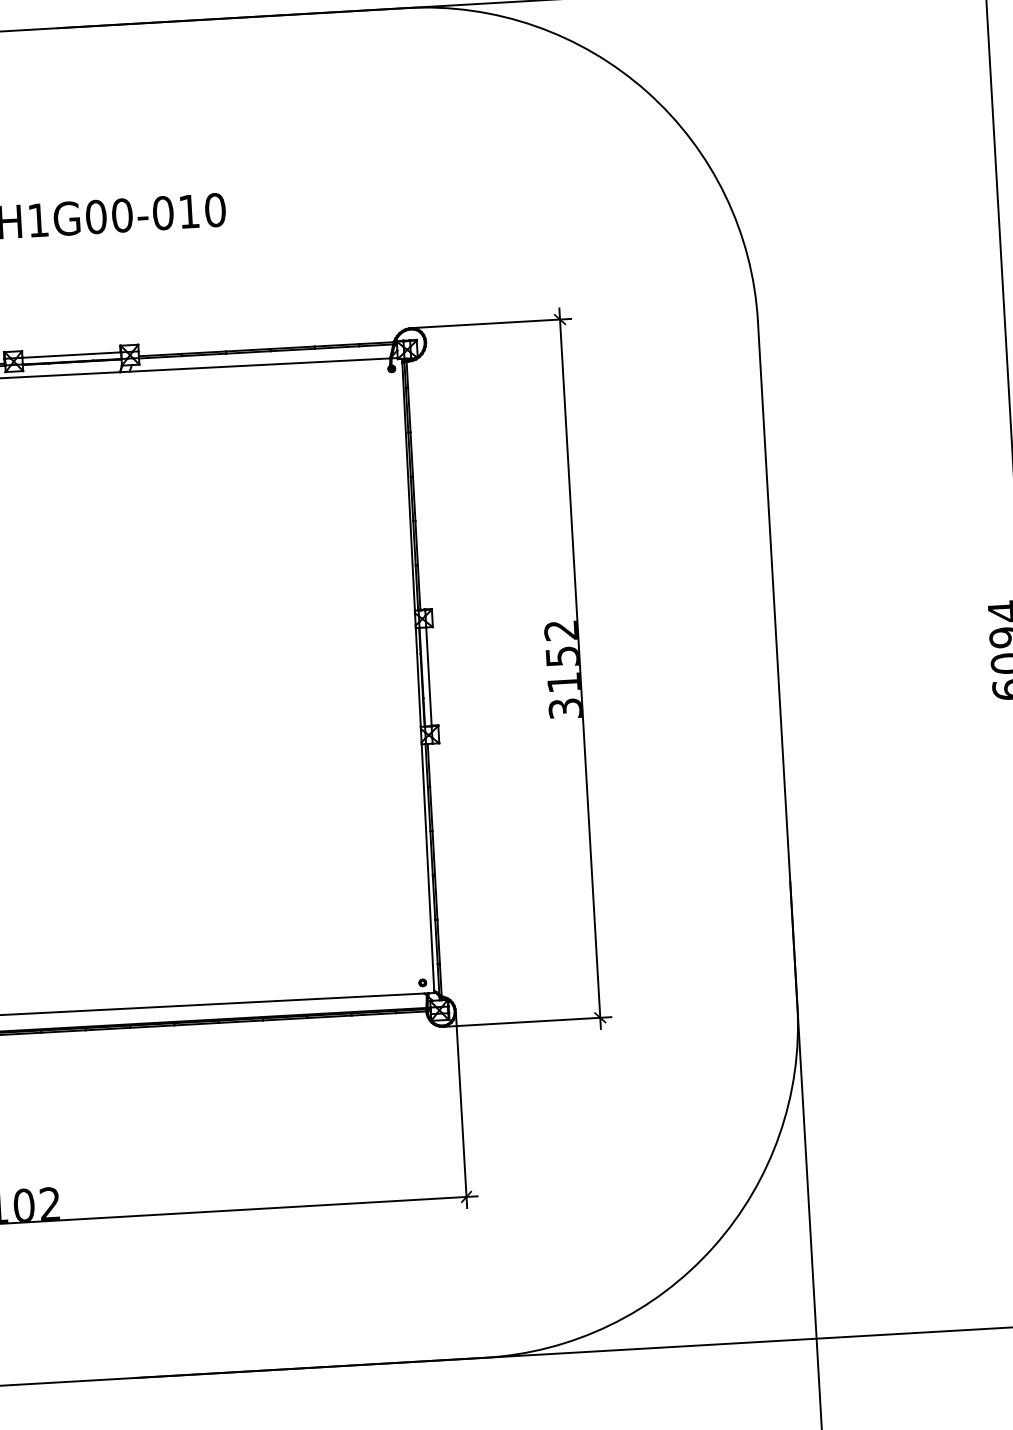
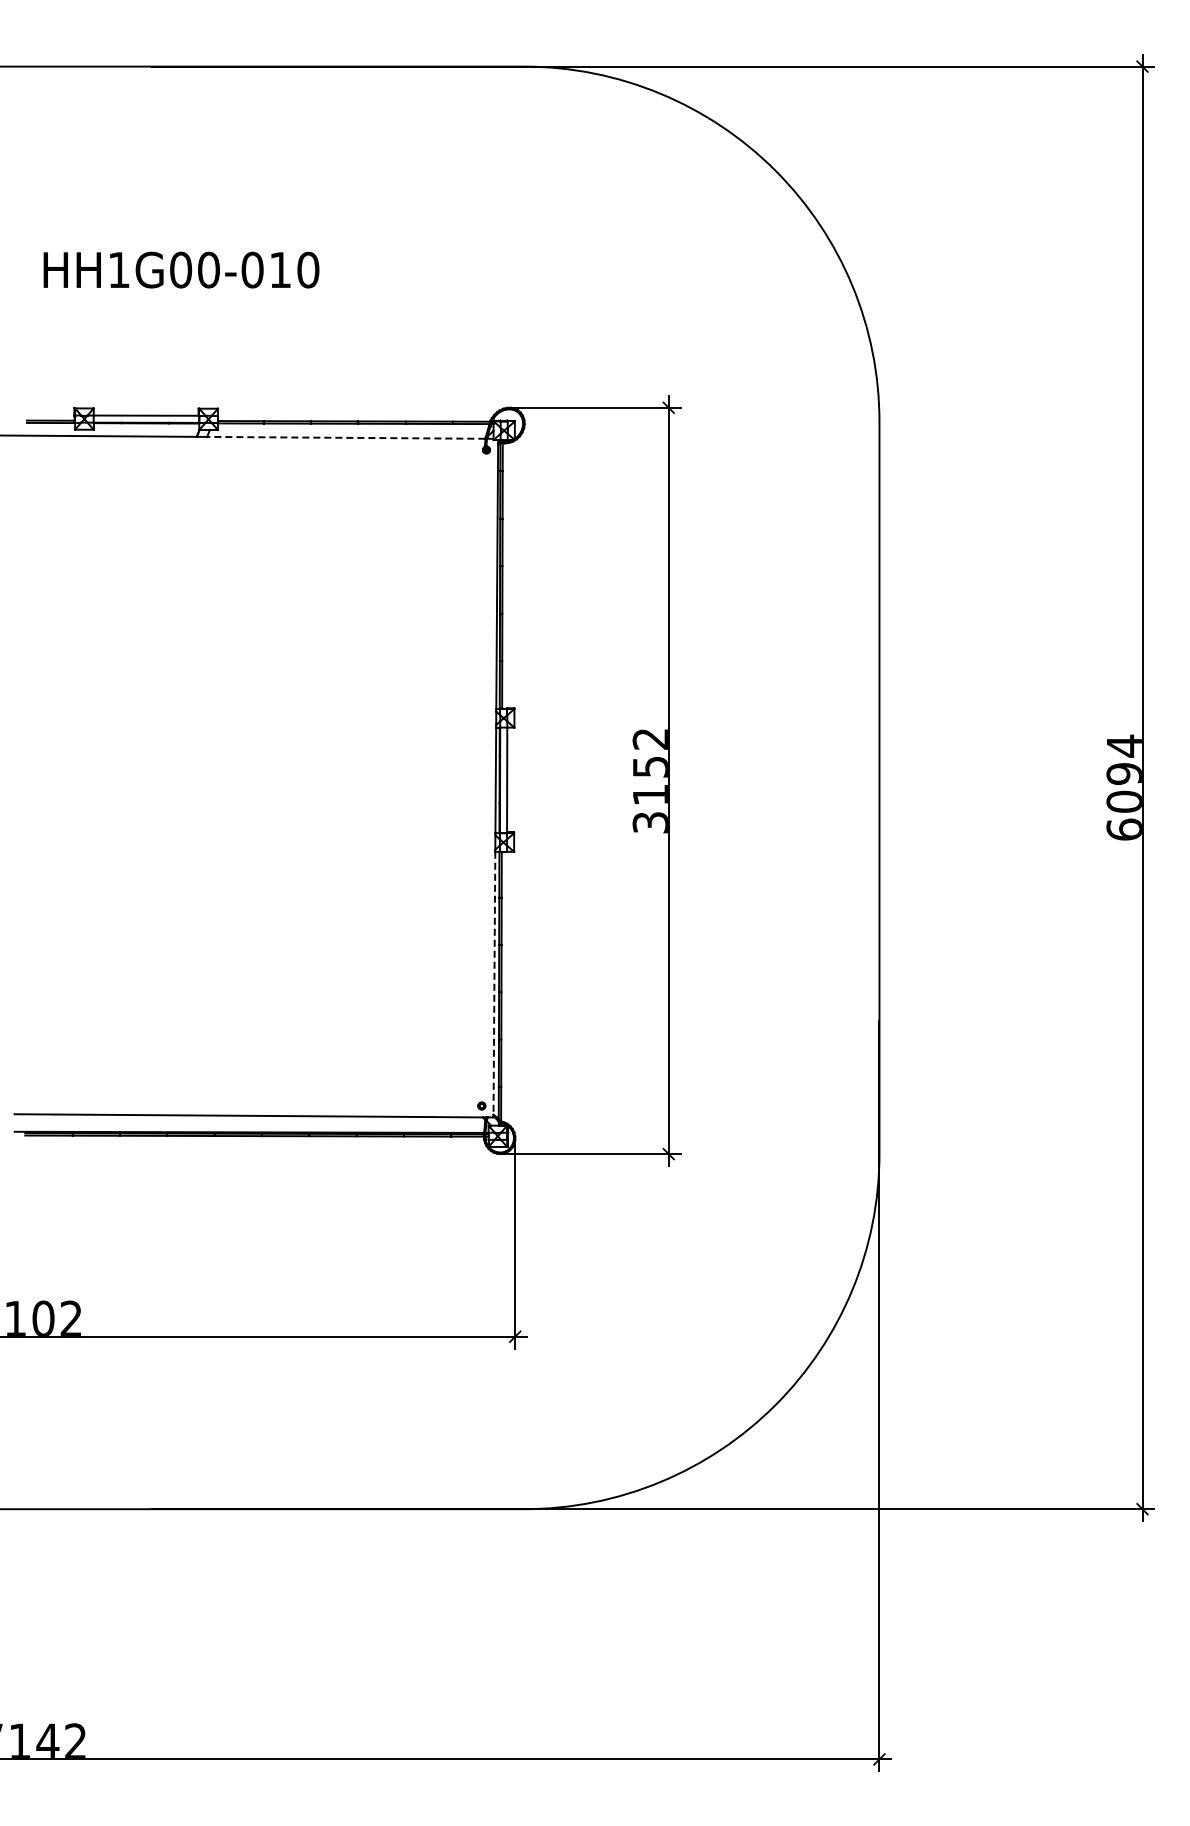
line: (259, 364) -> (345, 437), solid -> dashed
line: (428, 867) -> (494, 983), solid -> dashed

